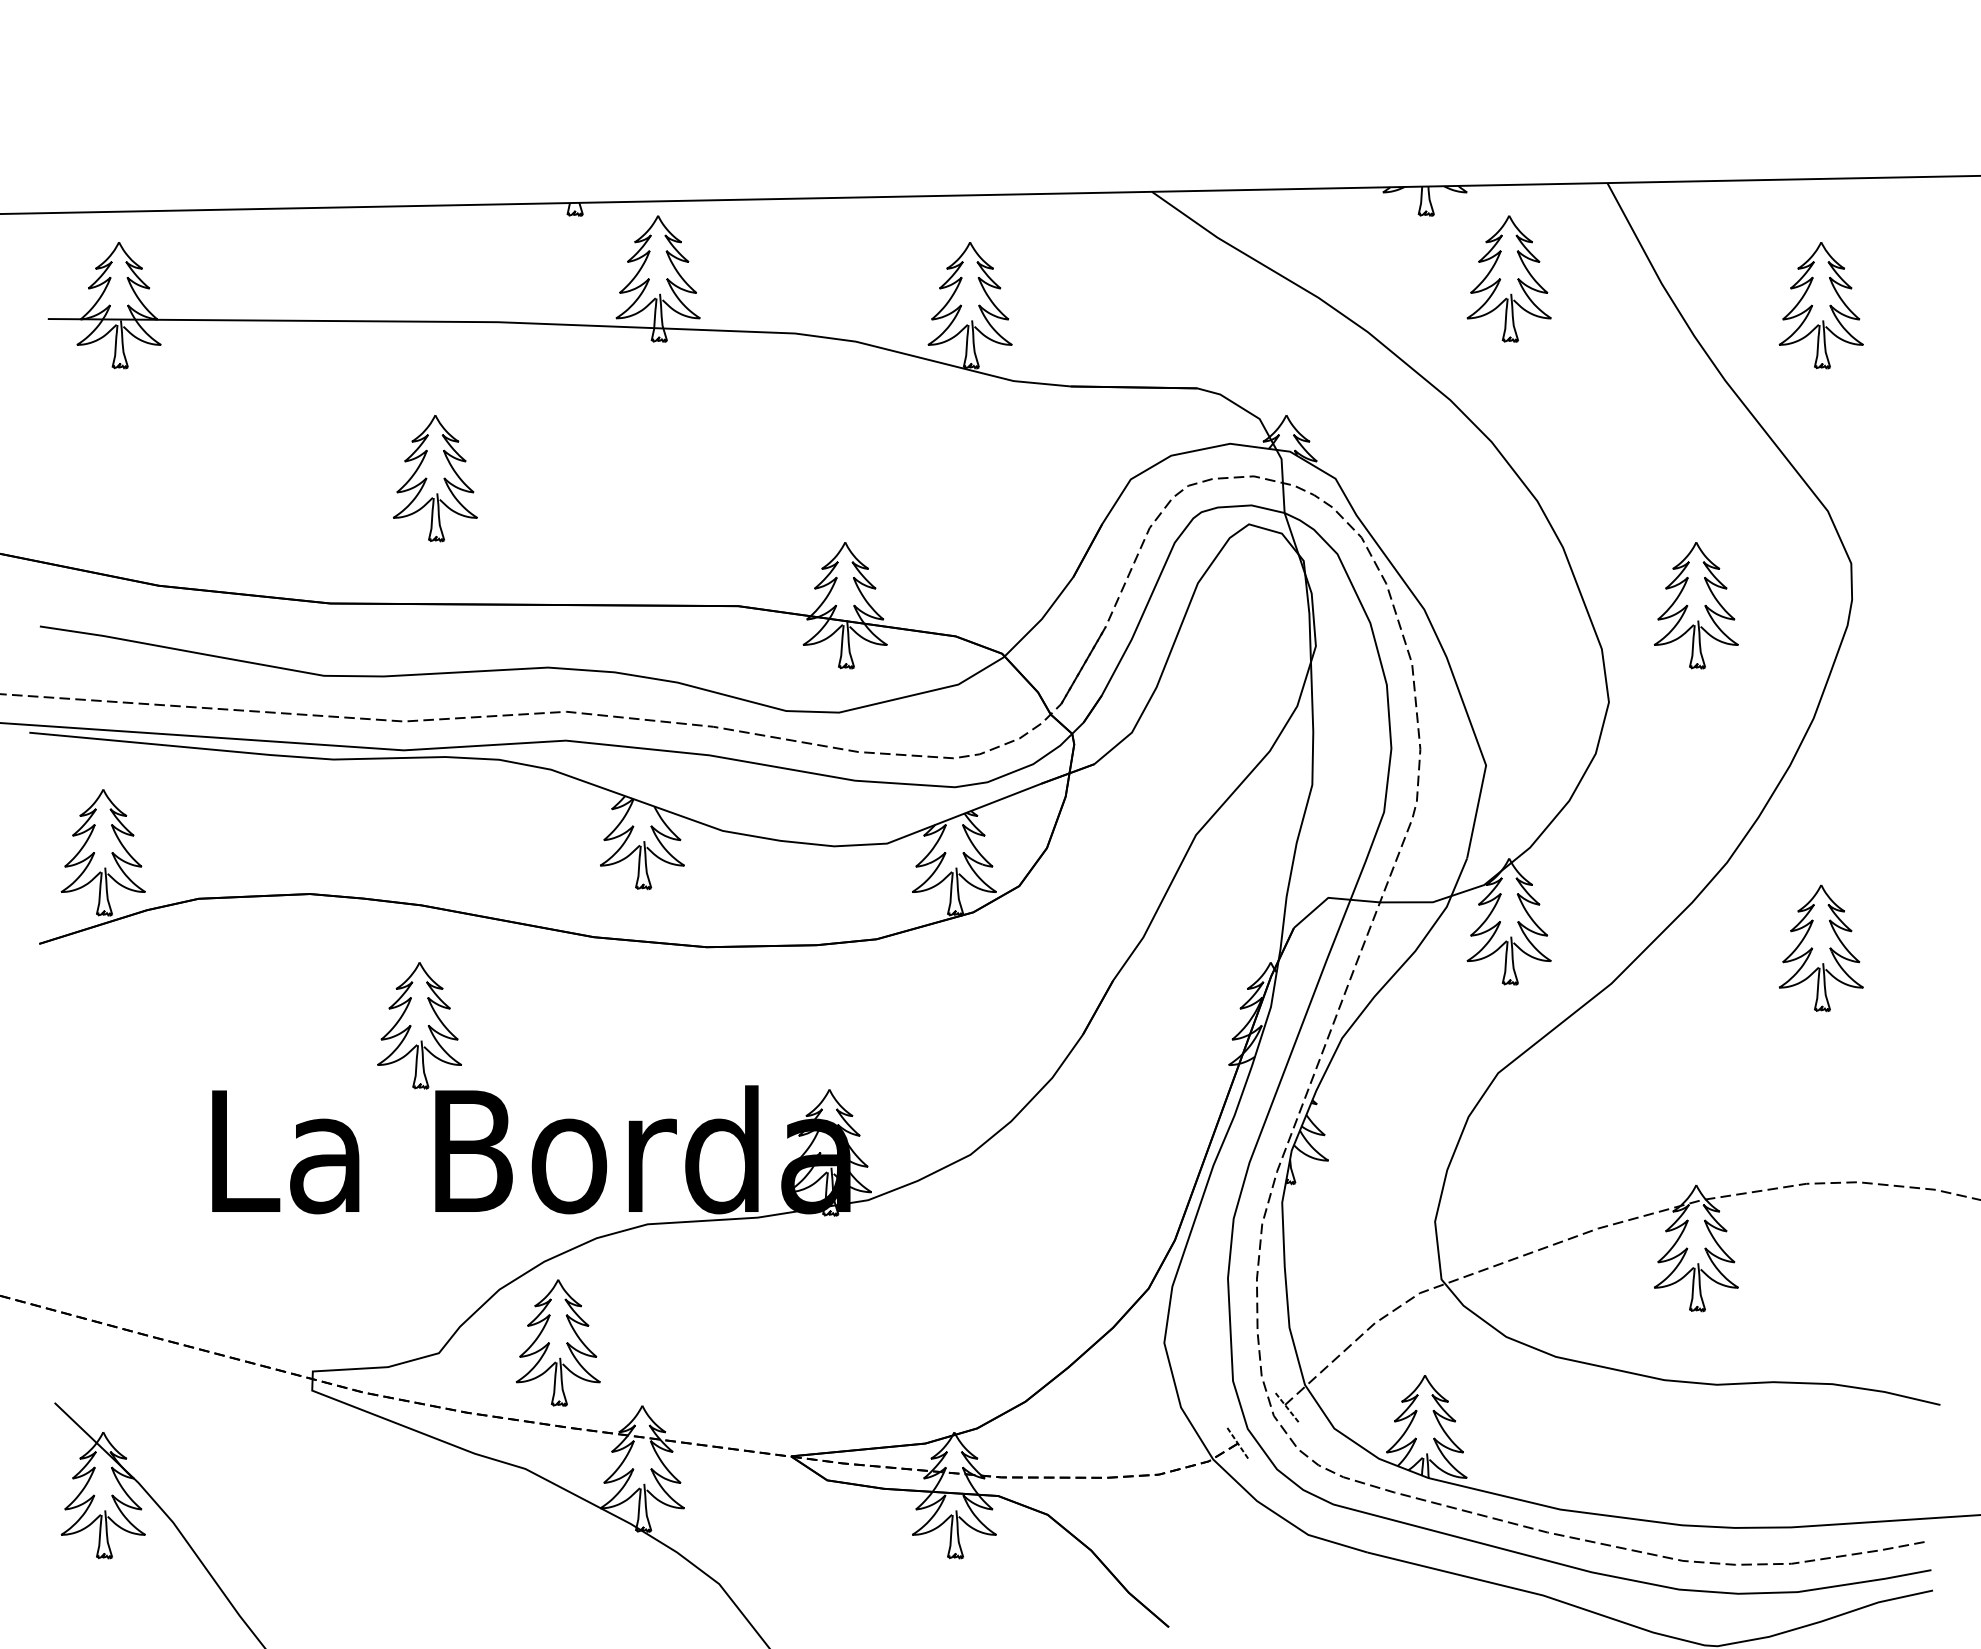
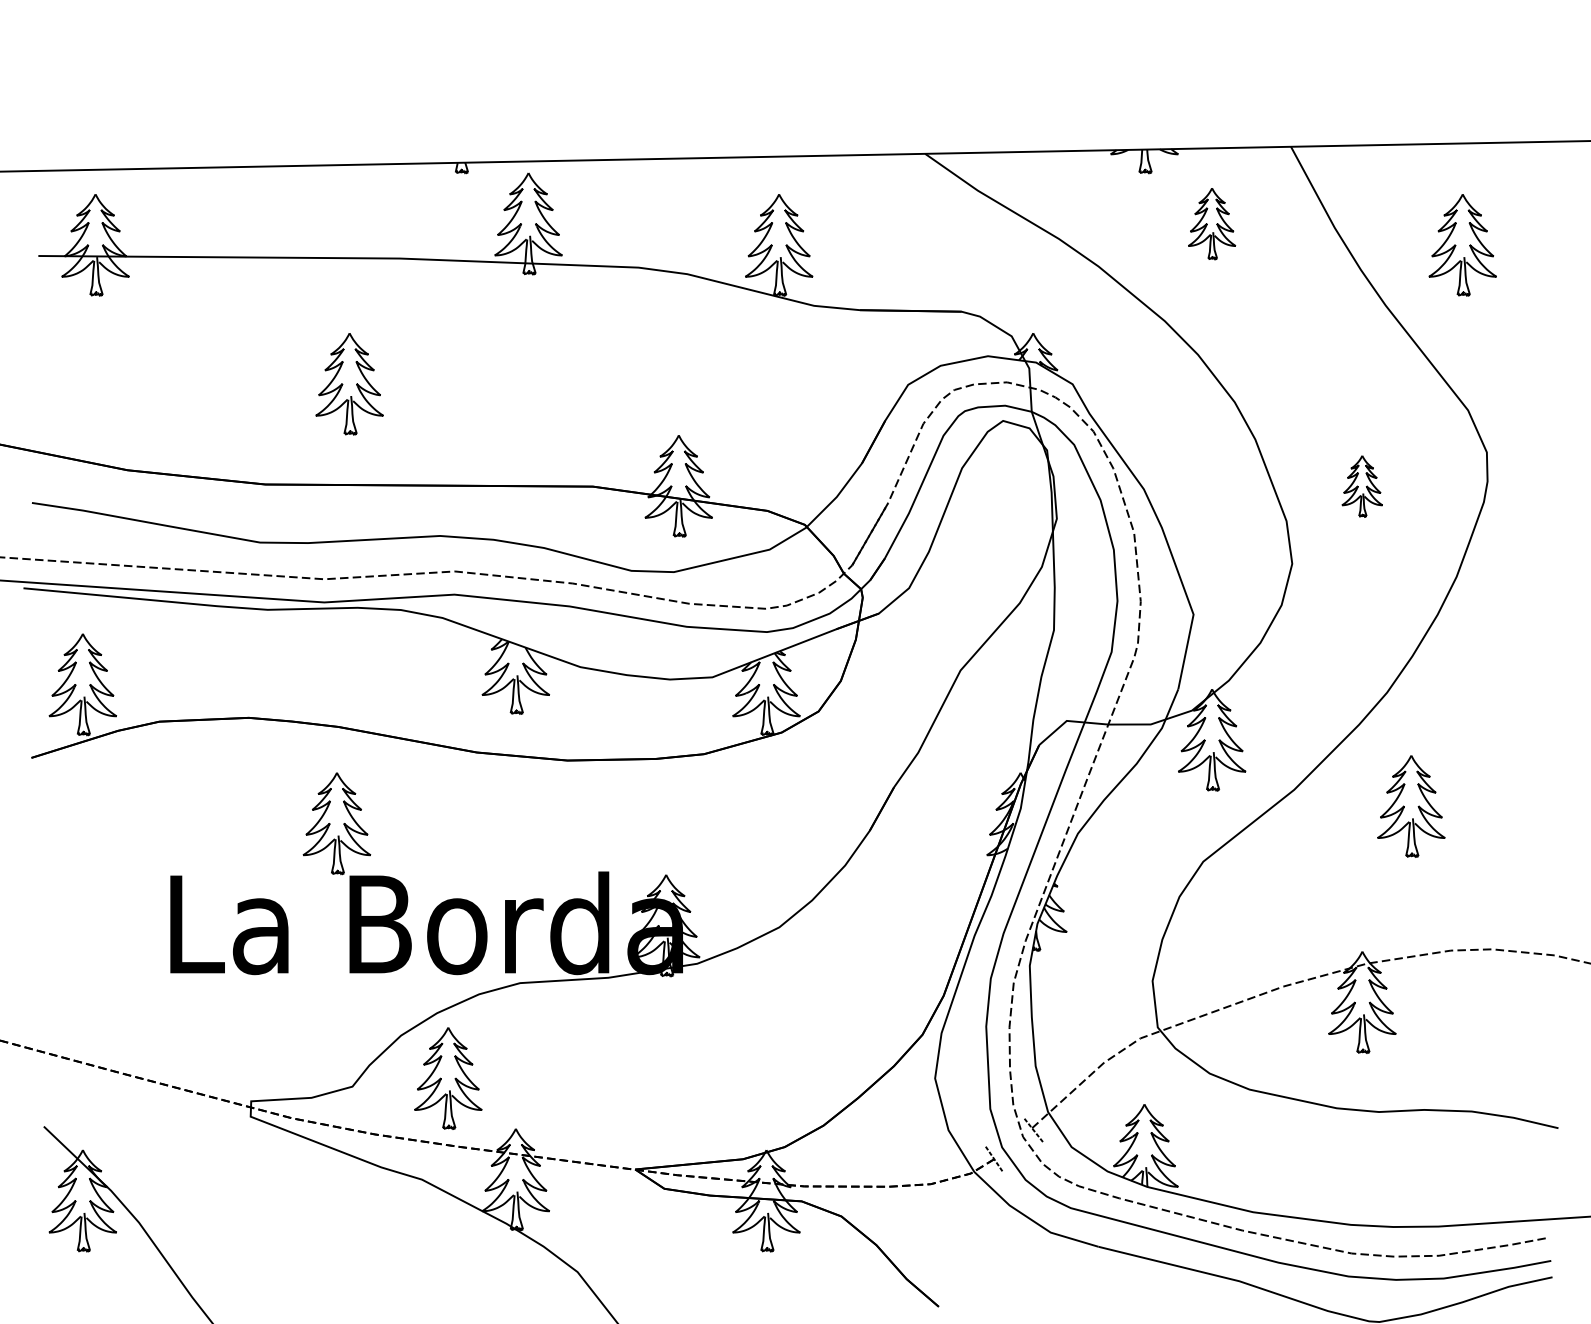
part: (1508, 278) -> (1211, 223), size x0.7
part: (1695, 605) -> (1361, 486), size x0.6
part: (1820, 948) -> (1410, 806), moved

